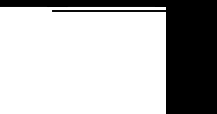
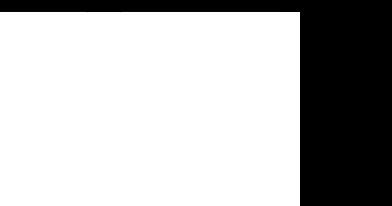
line: (109, 10) -> (197, 19), removed

